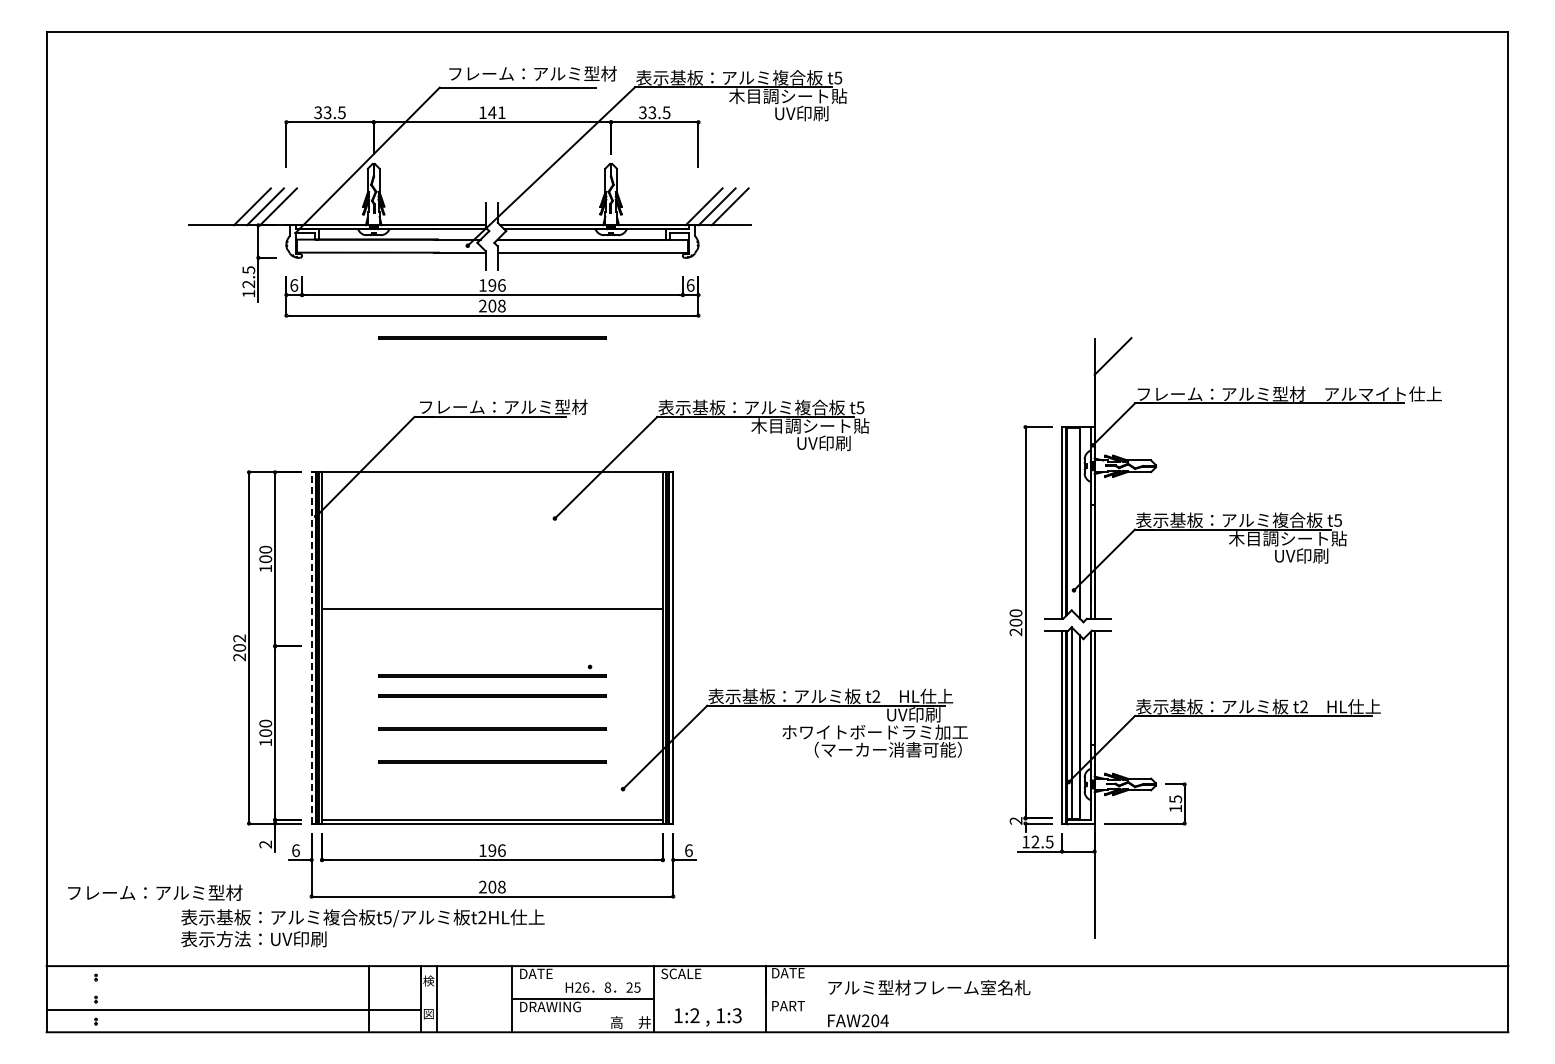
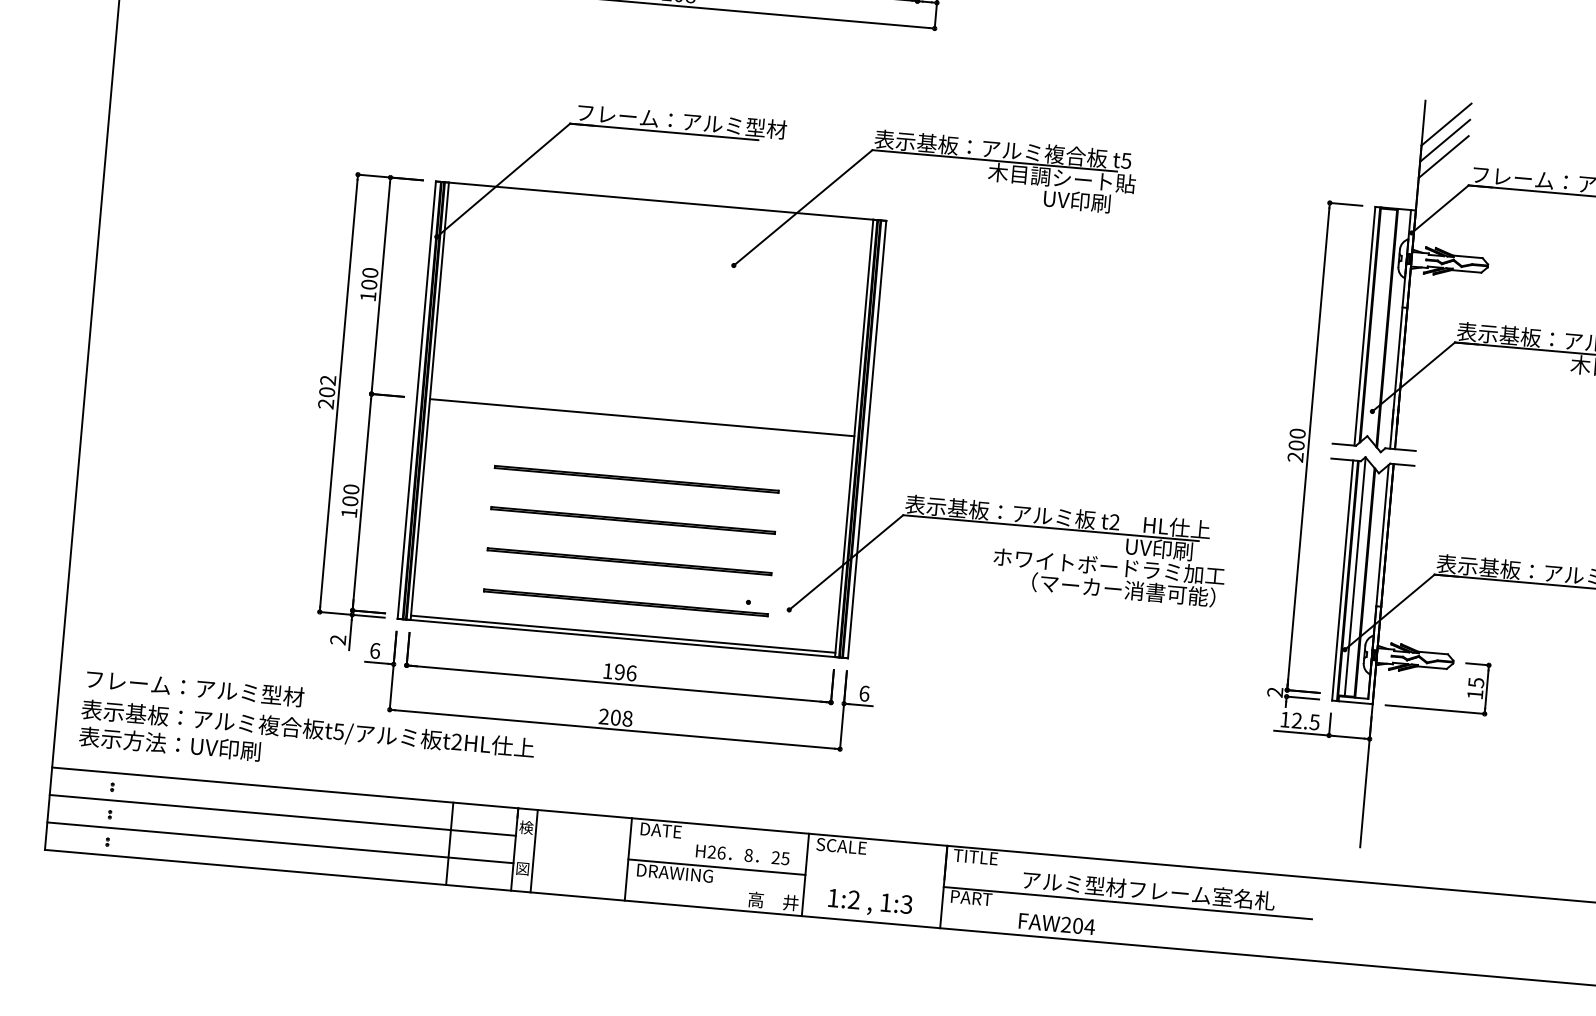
line: (492, 337) -> (675, 33), removed
line: (1112, 369) -> (1444, 140), added
line: (1112, 382) -> (1443, 156), added
line: (492, 609) -> (642, 418), moved
line: (311, 647) -> (416, 399), dashed -> solid
part: (492, 670) -> (626, 596), moved
text: (362, 928) -> (306, 742), moved
text: (788, 973) -> (975, 857), DATE -> TITLE
line: (233, 988) -> (282, 815), added
line: (913, 999) -> (1127, 903), added

